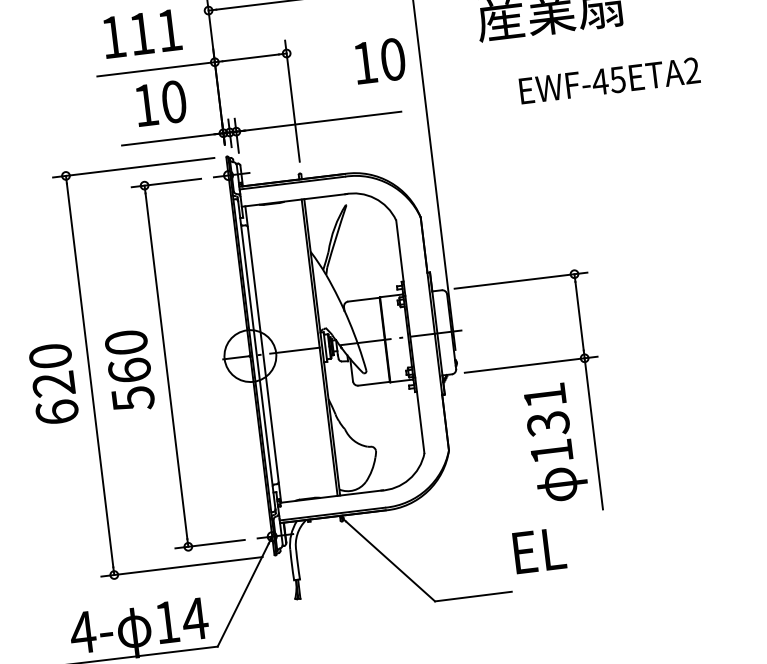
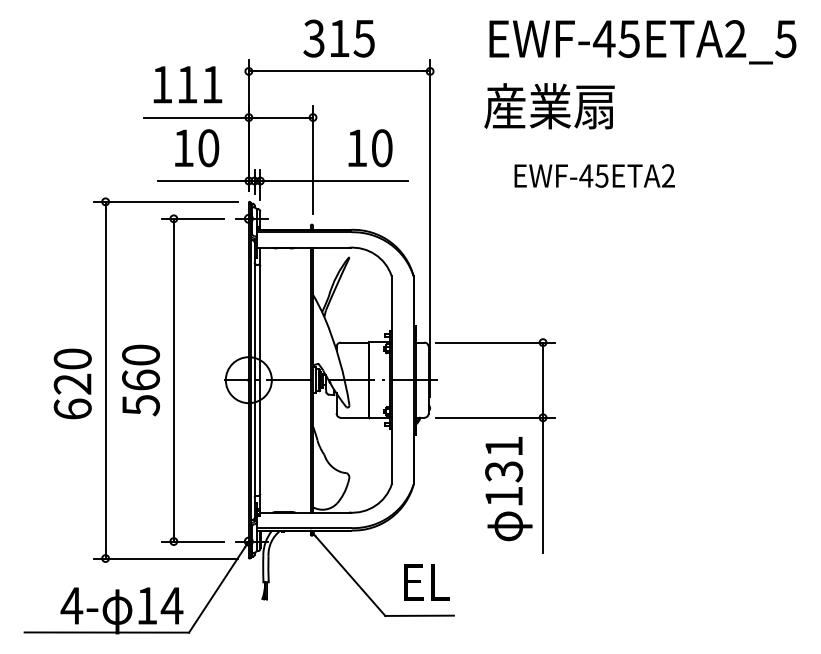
text: (380, 61) -> (370, 148), moved
text: (539, 550) -> (426, 582), moved

